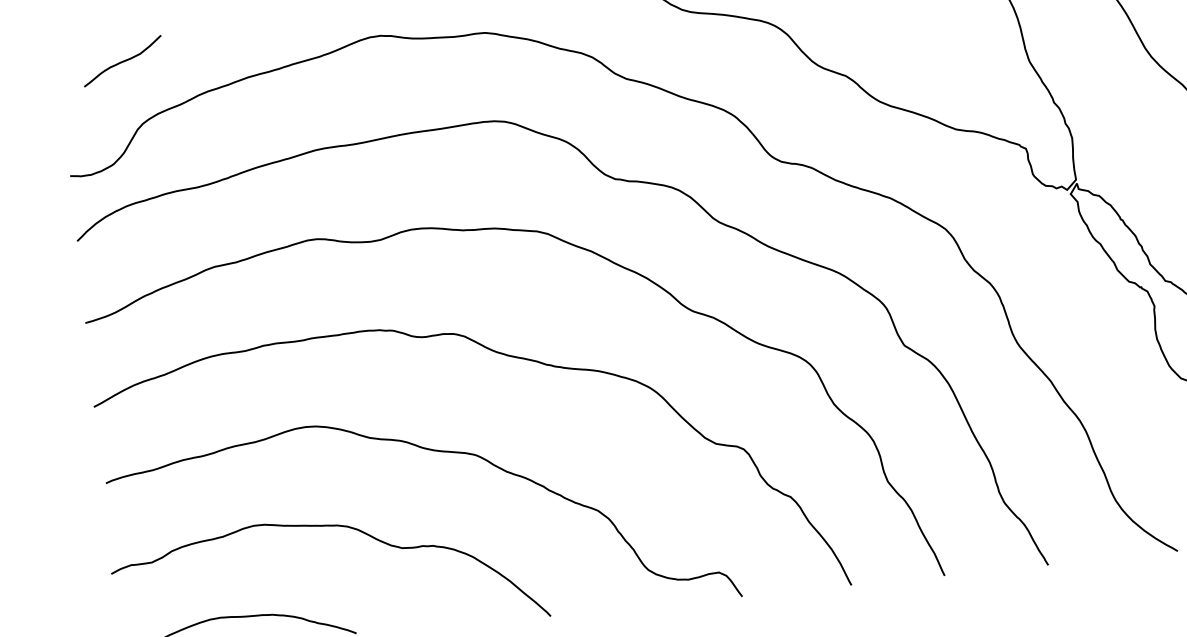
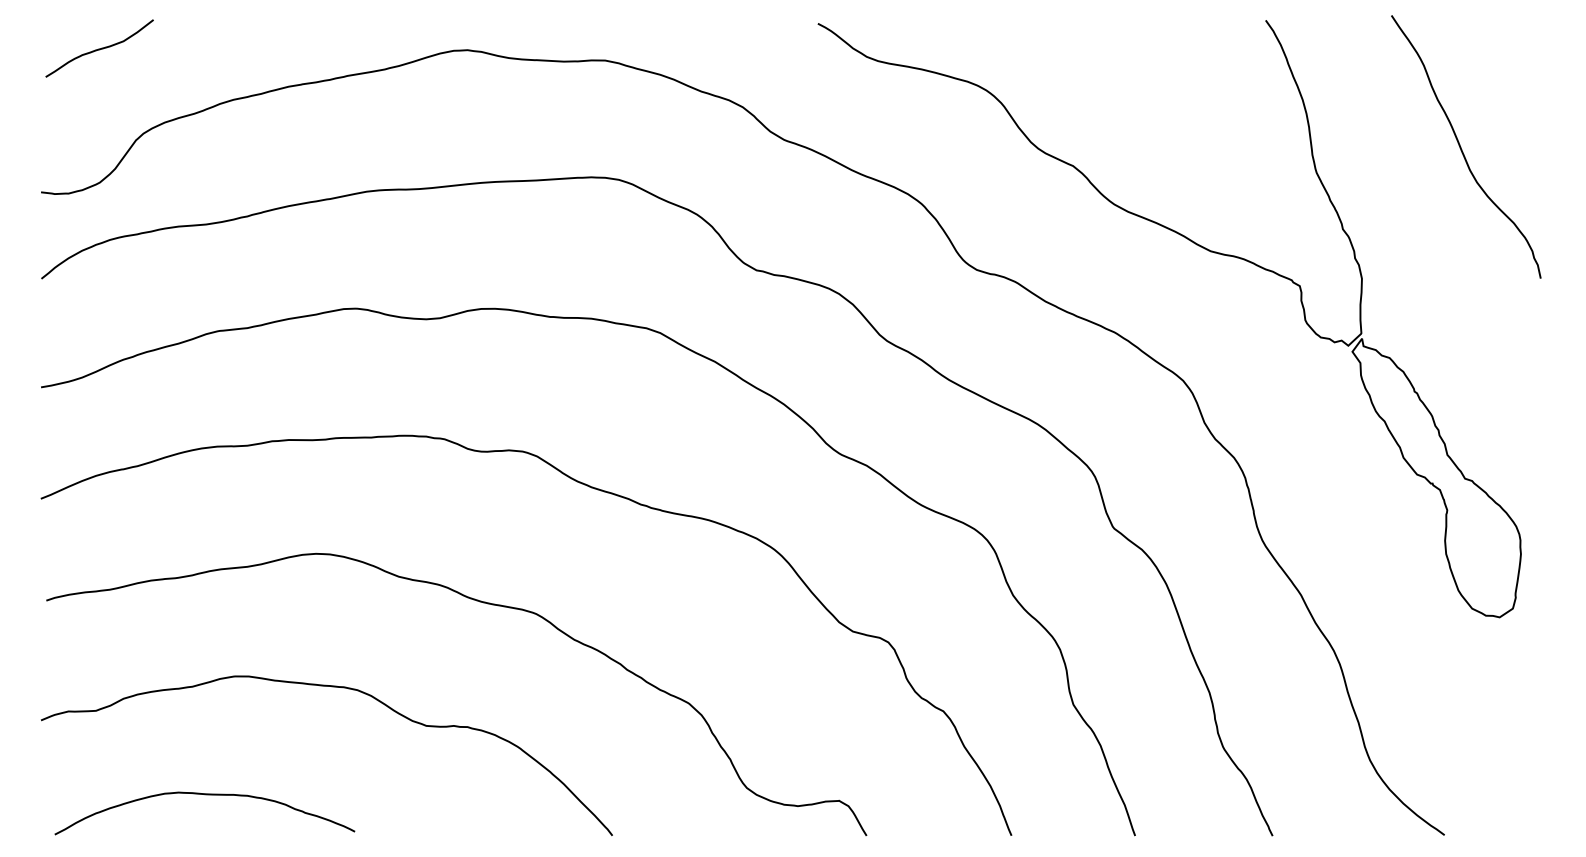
curve: (122, 61) -> (99, 48), moved

